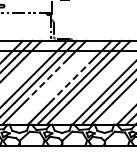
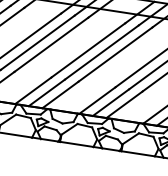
line: (46, 80) -> (51, 44), dashed -> solid
line: (72, 80) -> (89, 50), dashed -> solid

